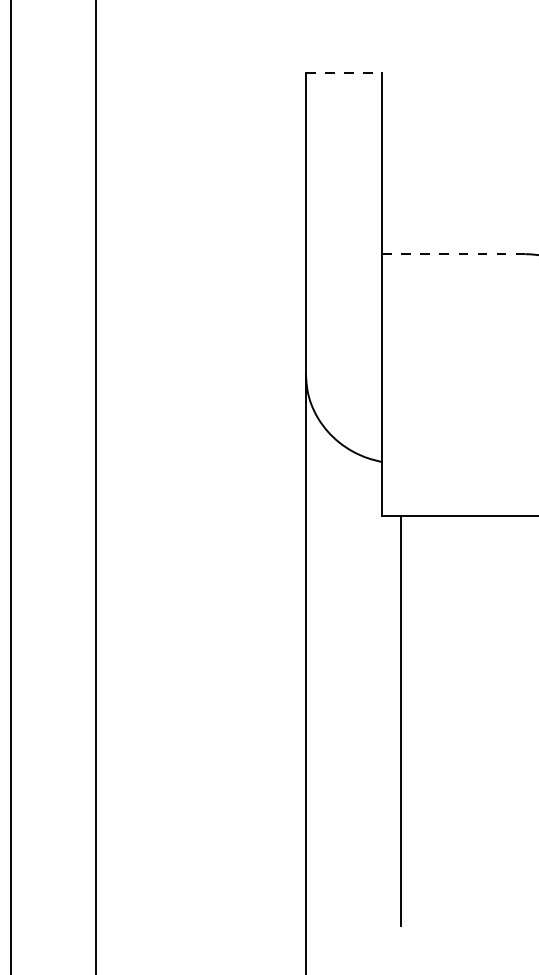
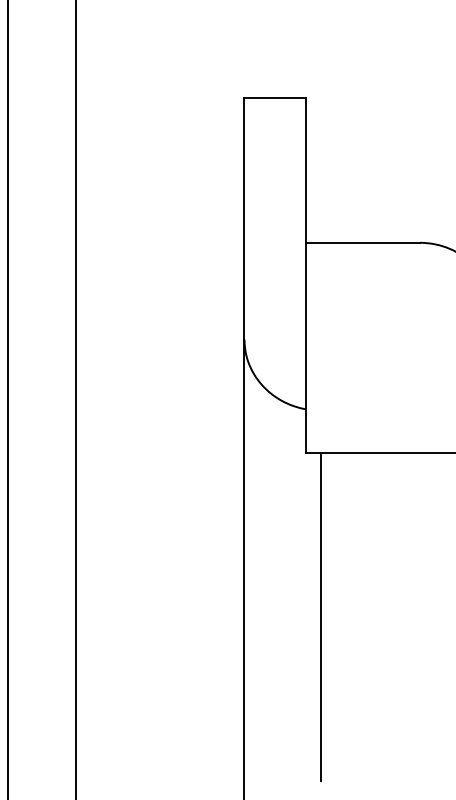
line: (343, 72) -> (274, 97), dashed -> solid
line: (454, 253) -> (363, 242), dashed -> solid

